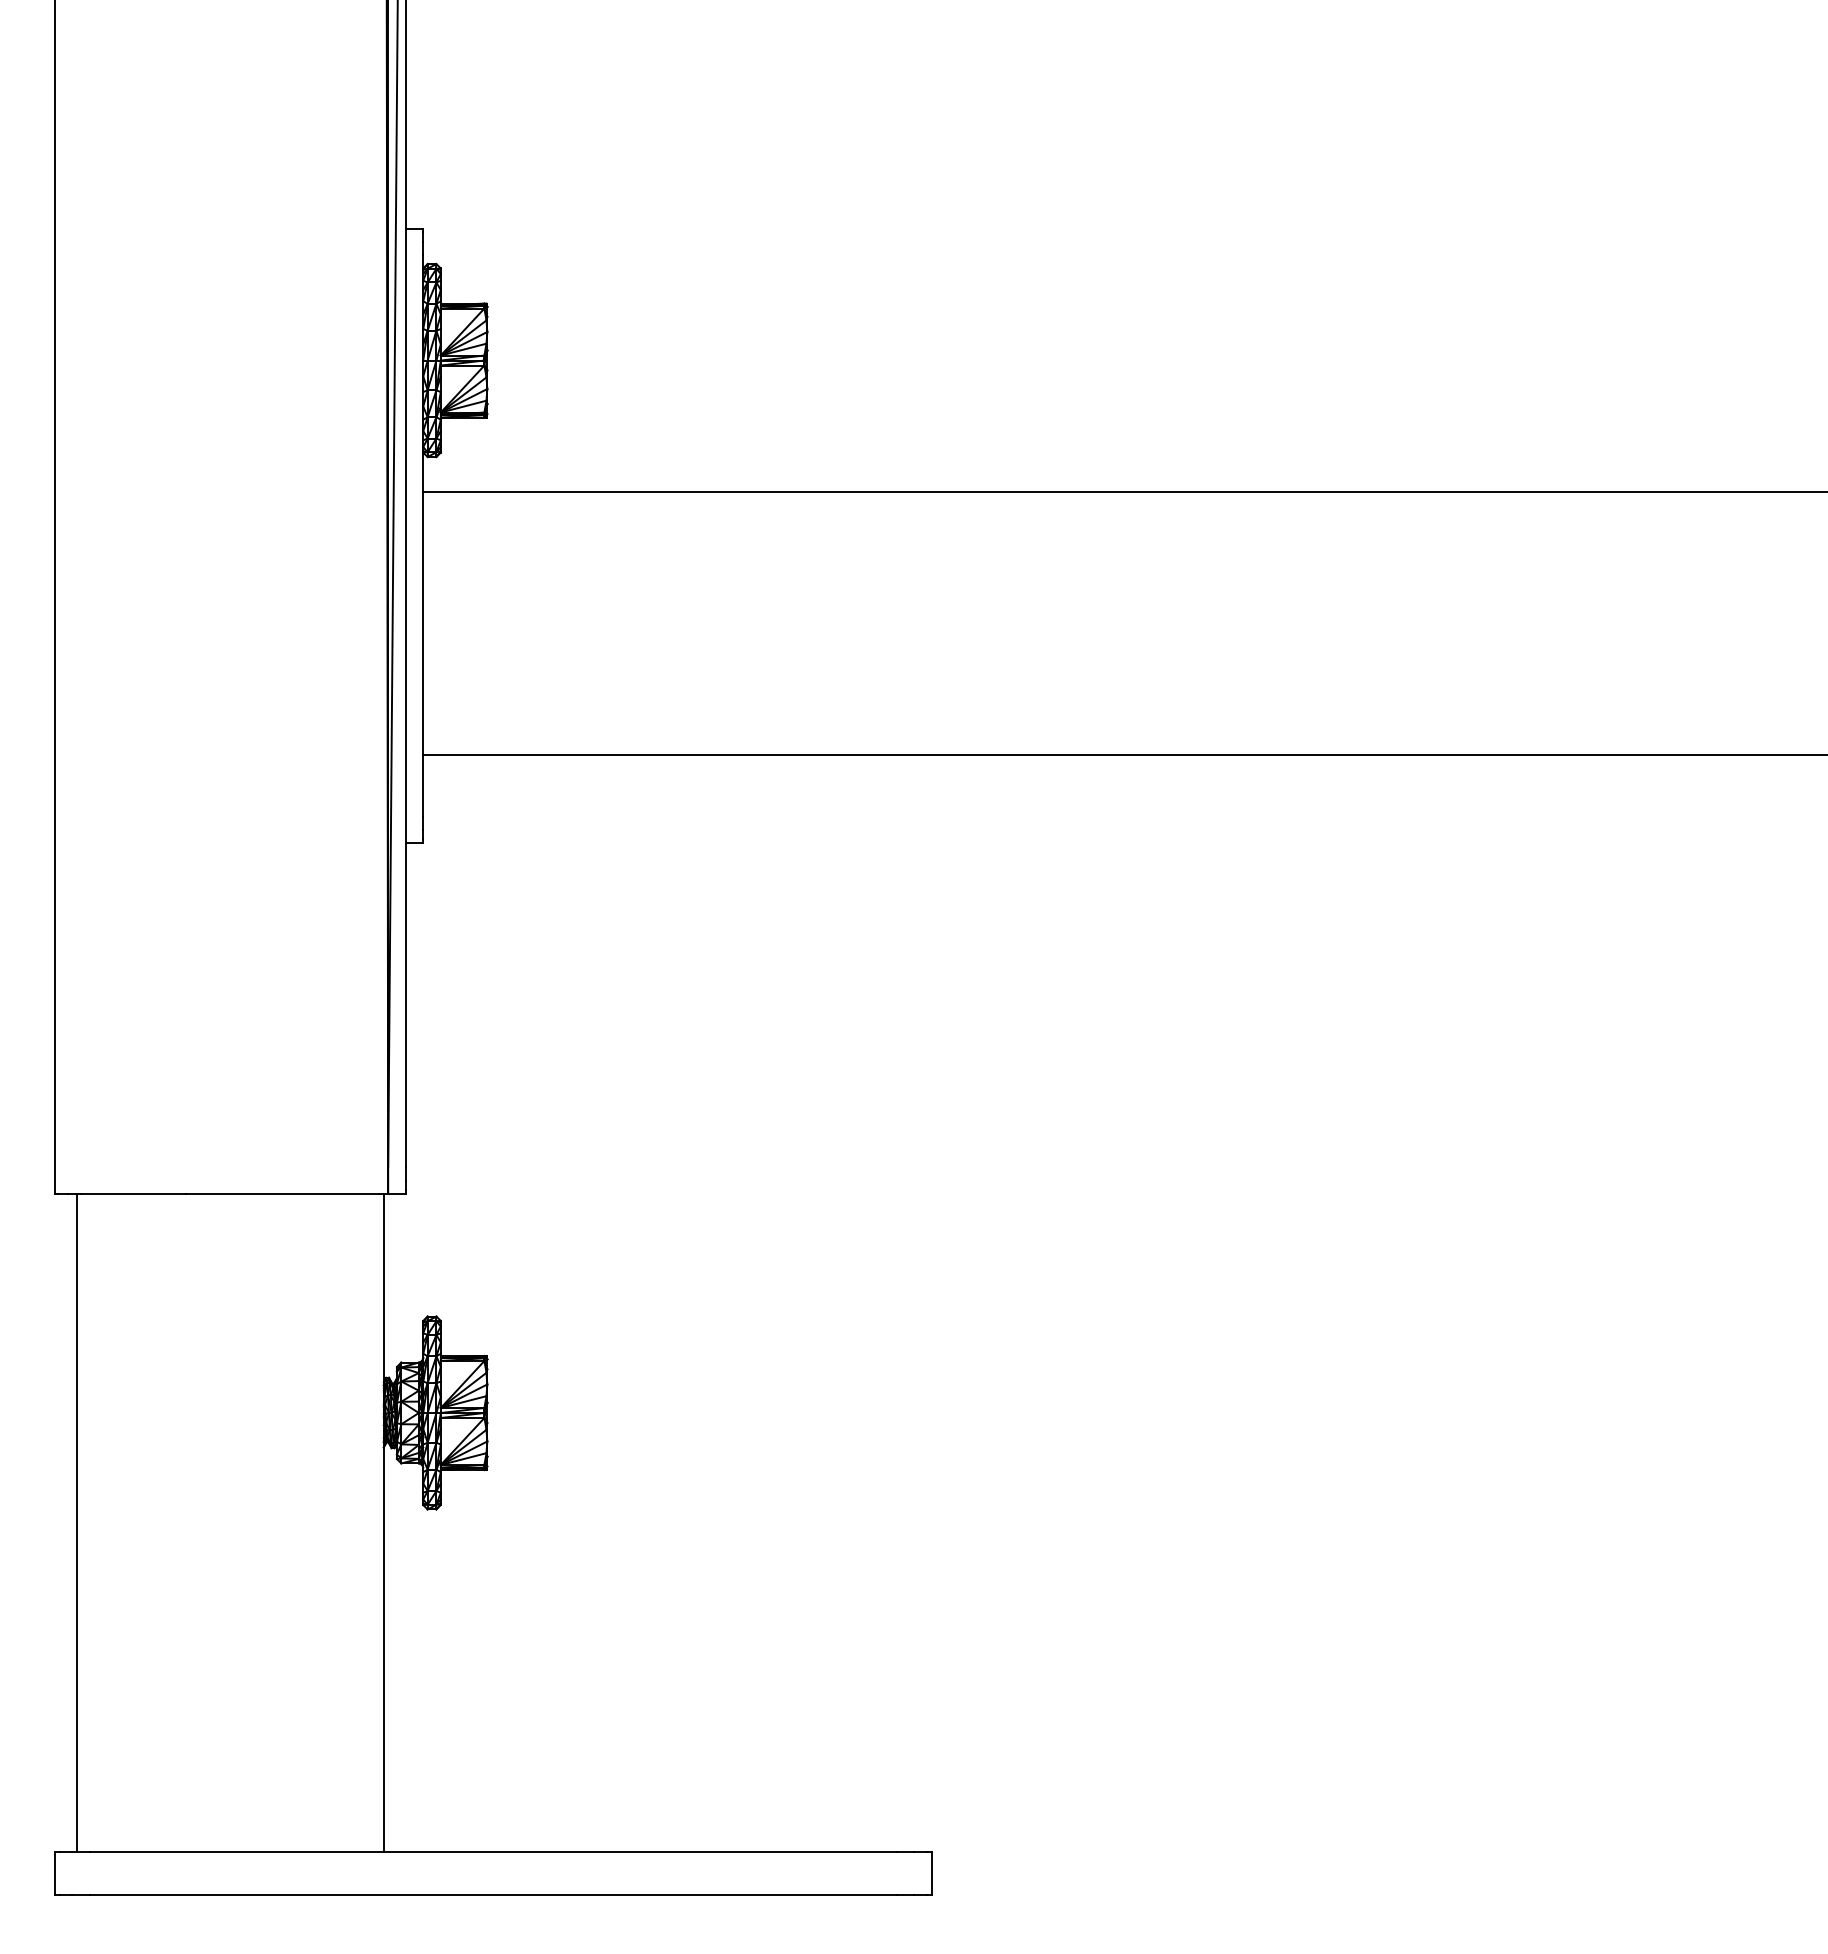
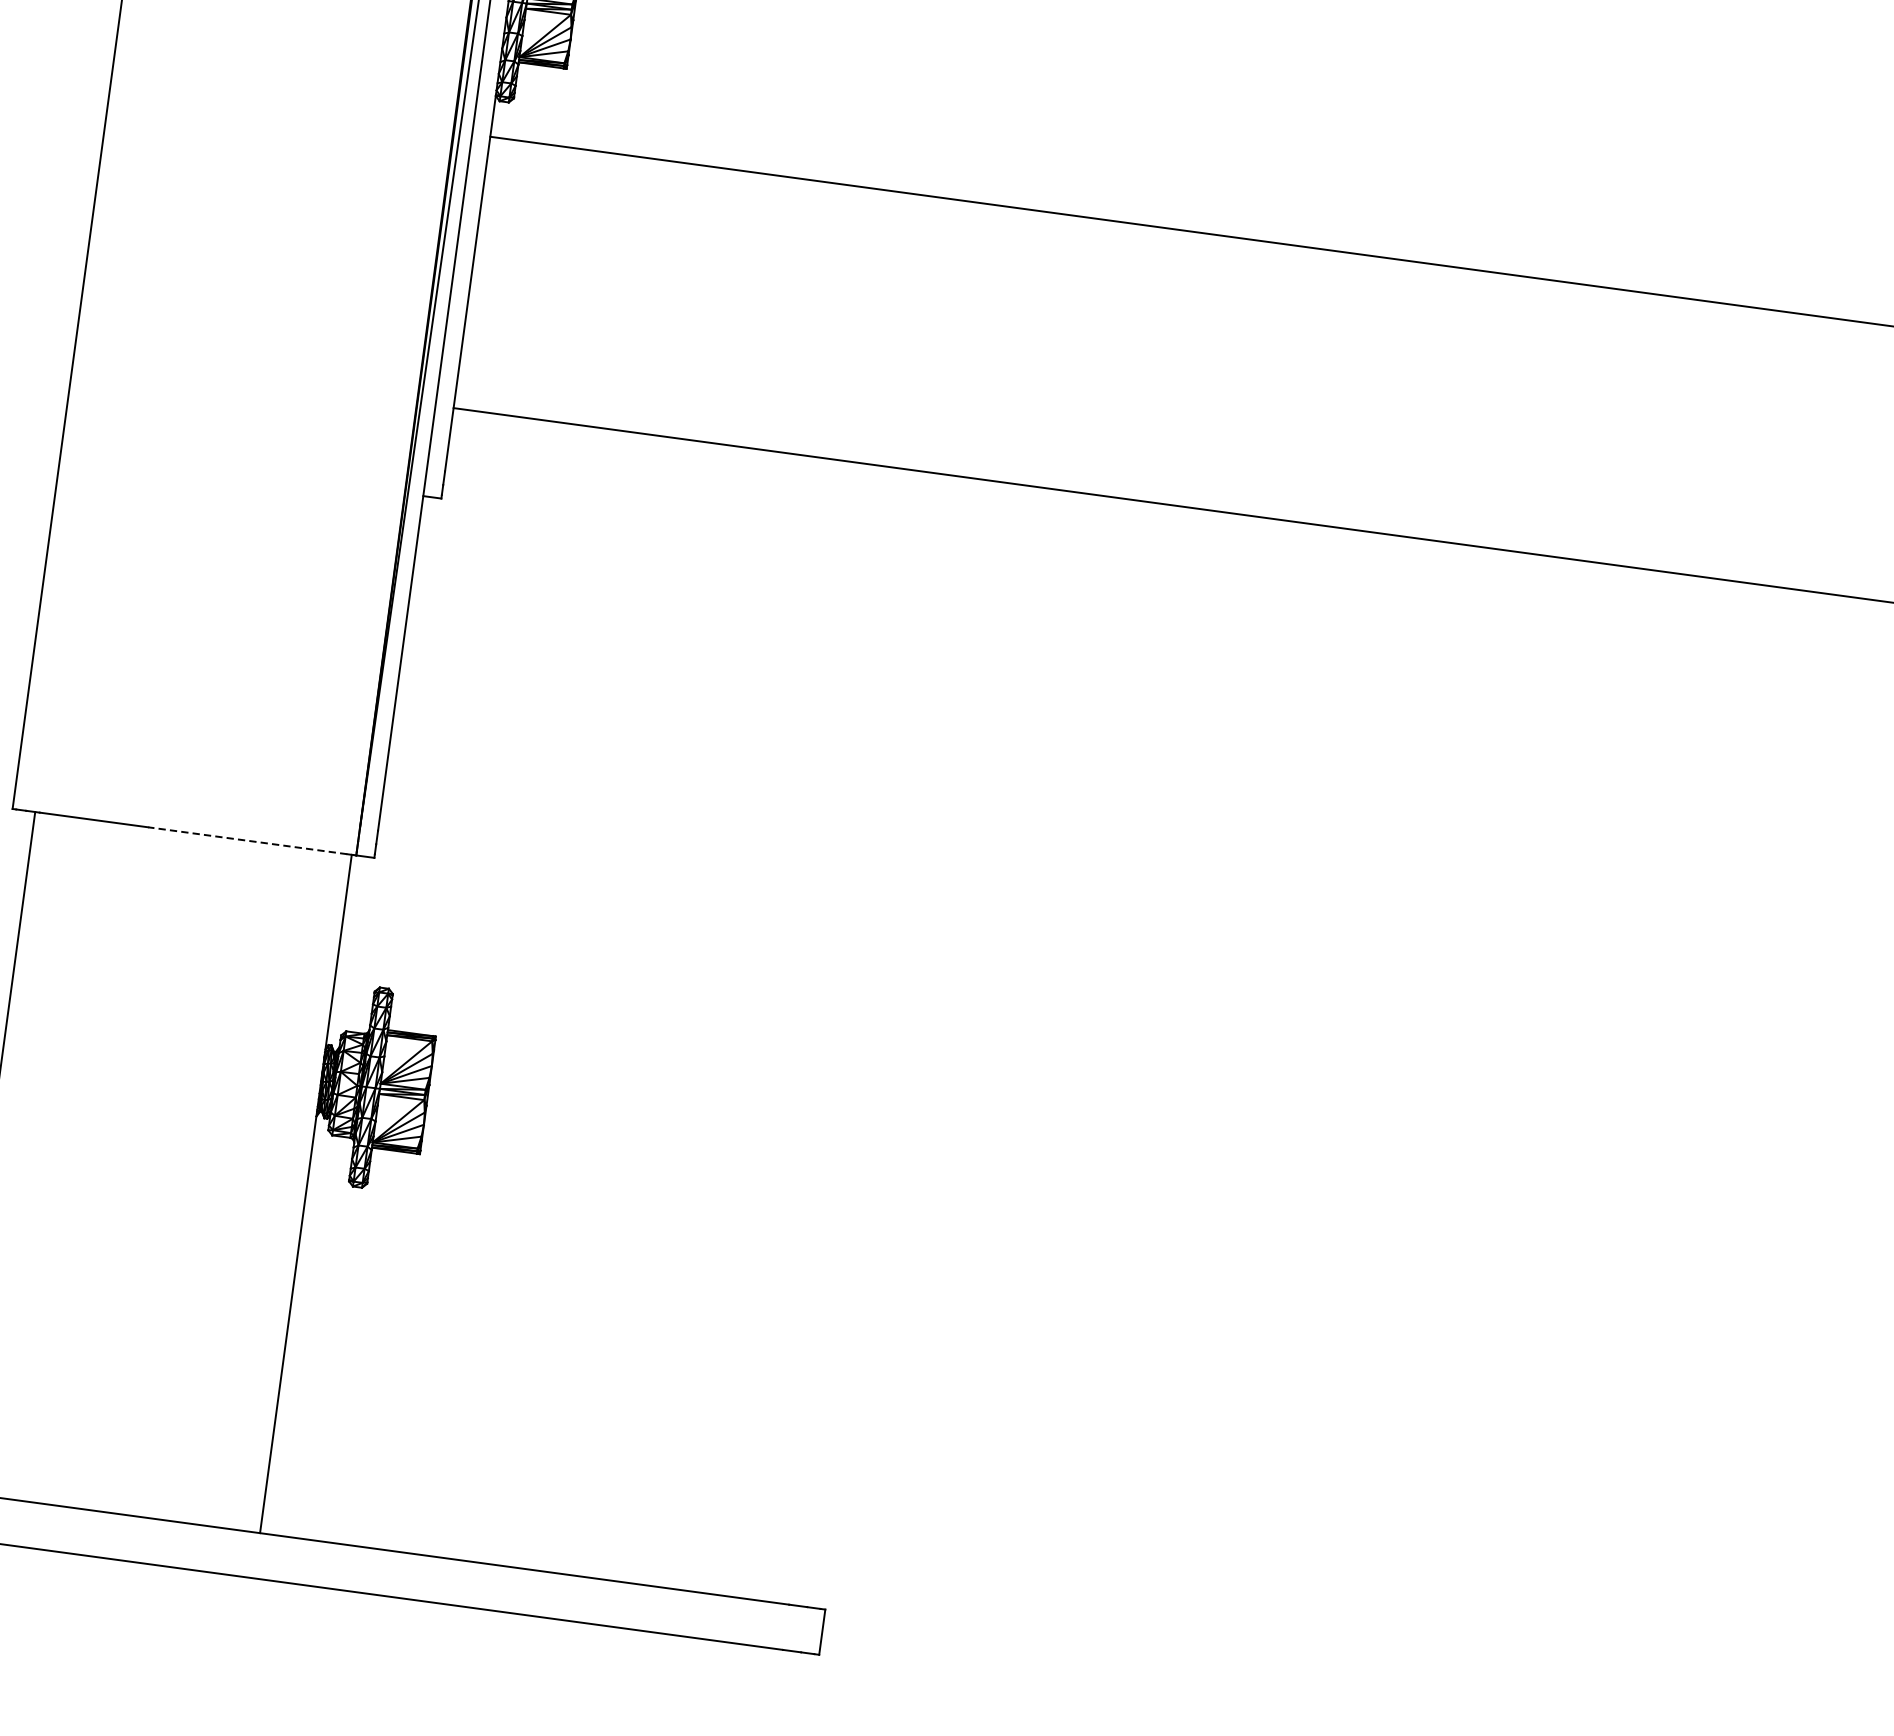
line: (282, 1193) -> (247, 840), solid -> dashed

